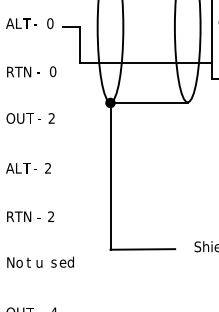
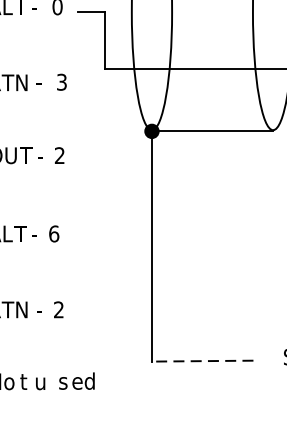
text: (52, 71) -> (60, 81), 0 -> 3
text: (48, 168) -> (54, 234), 2 -> 6
line: (142, 249) -> (202, 361), solid -> dashed

